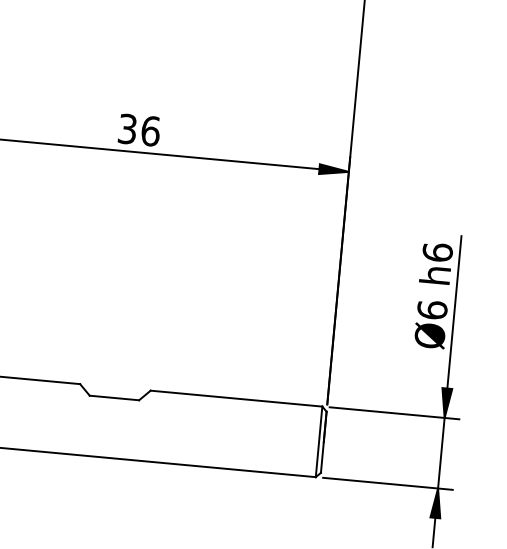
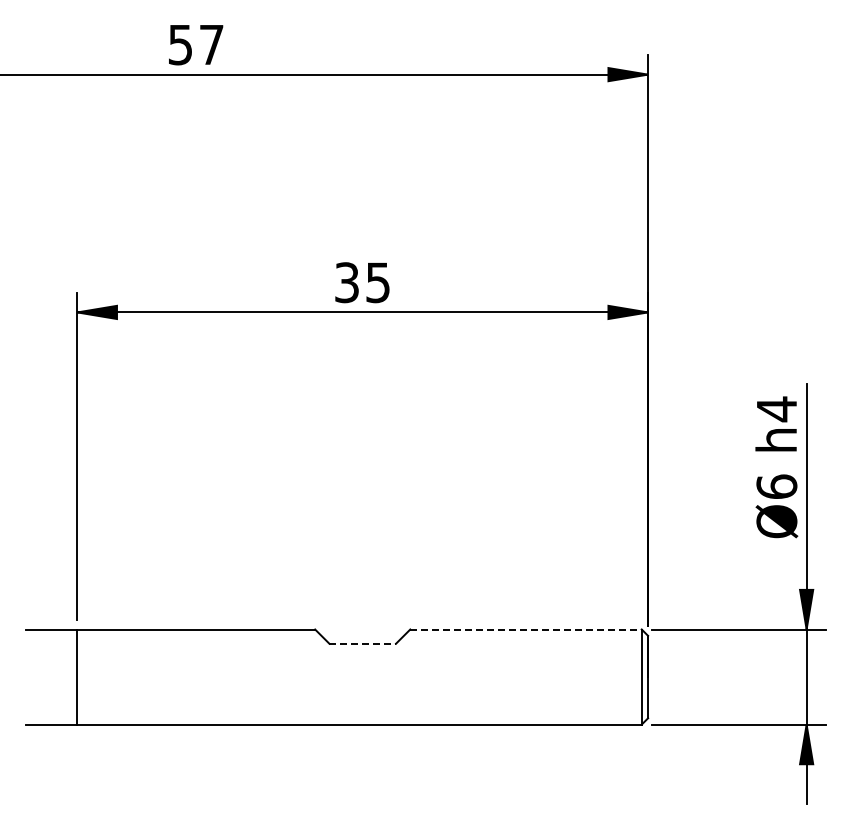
text: (150, 131) -> (378, 282), 36 -> 35
text: (437, 252) -> (776, 409), h6 -> h4
line: (115, 397) -> (363, 643), solid -> dashed
line: (236, 398) -> (526, 629), solid -> dashed

